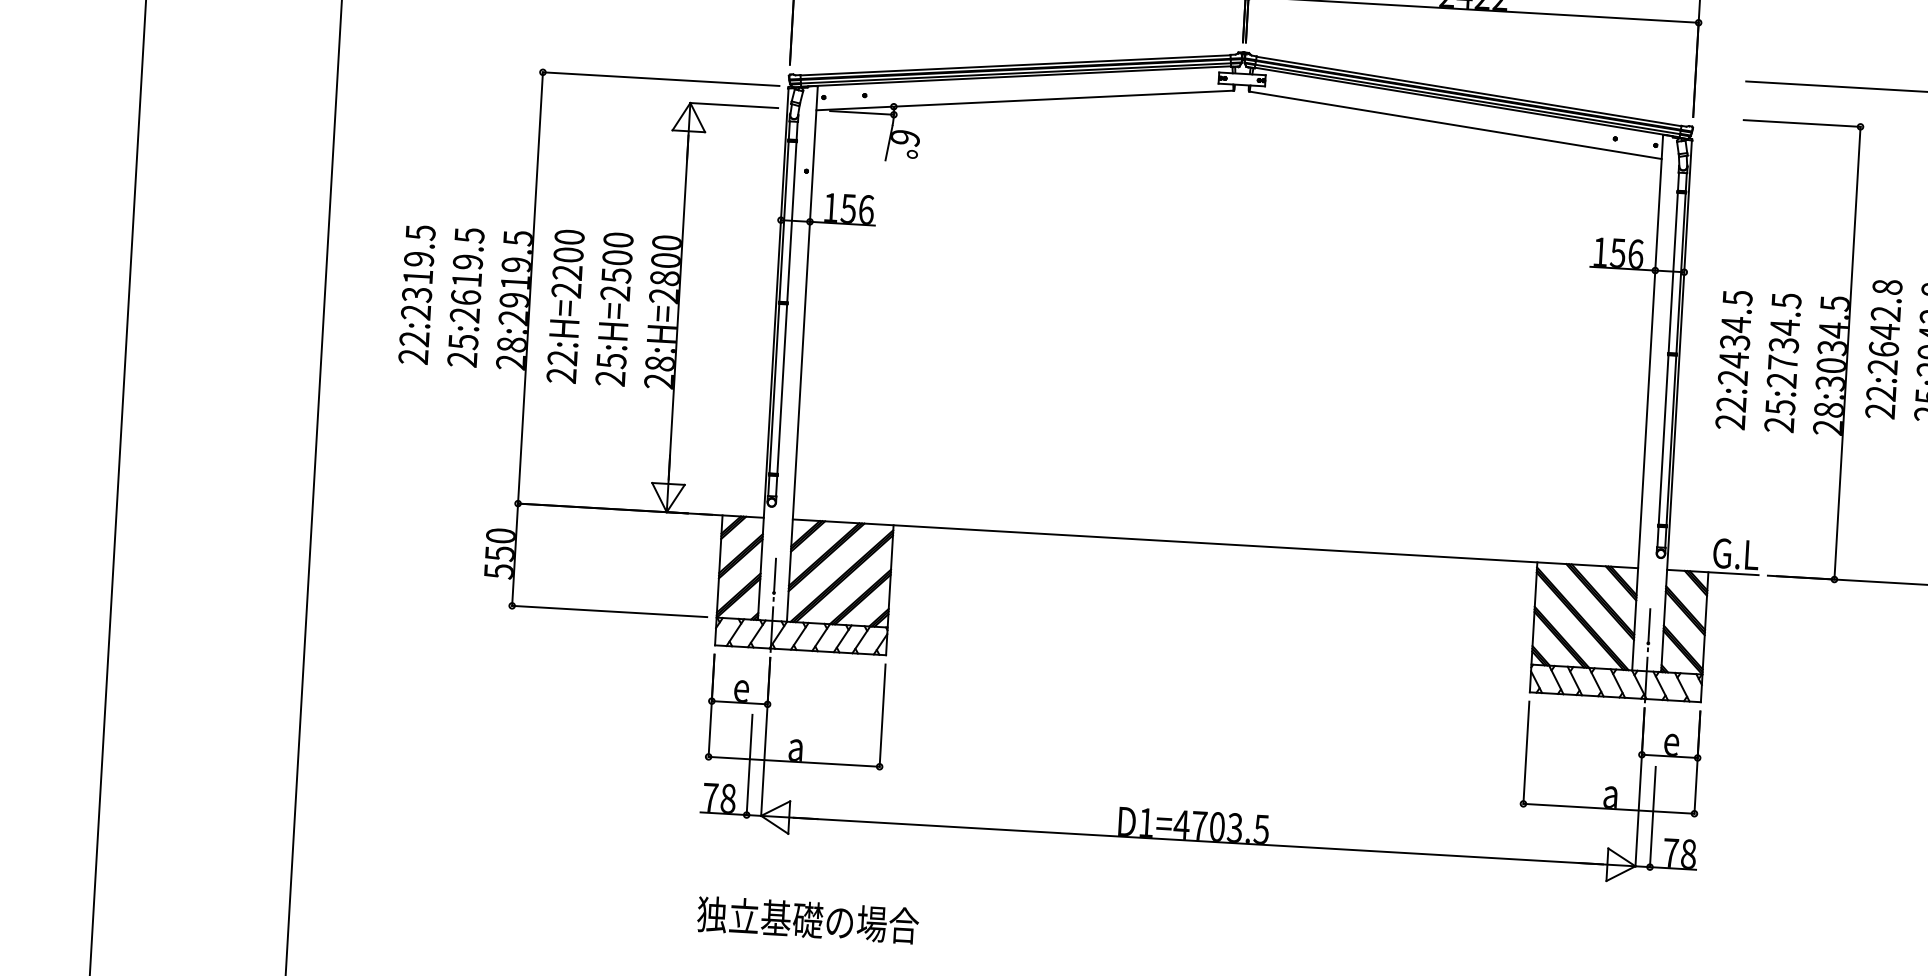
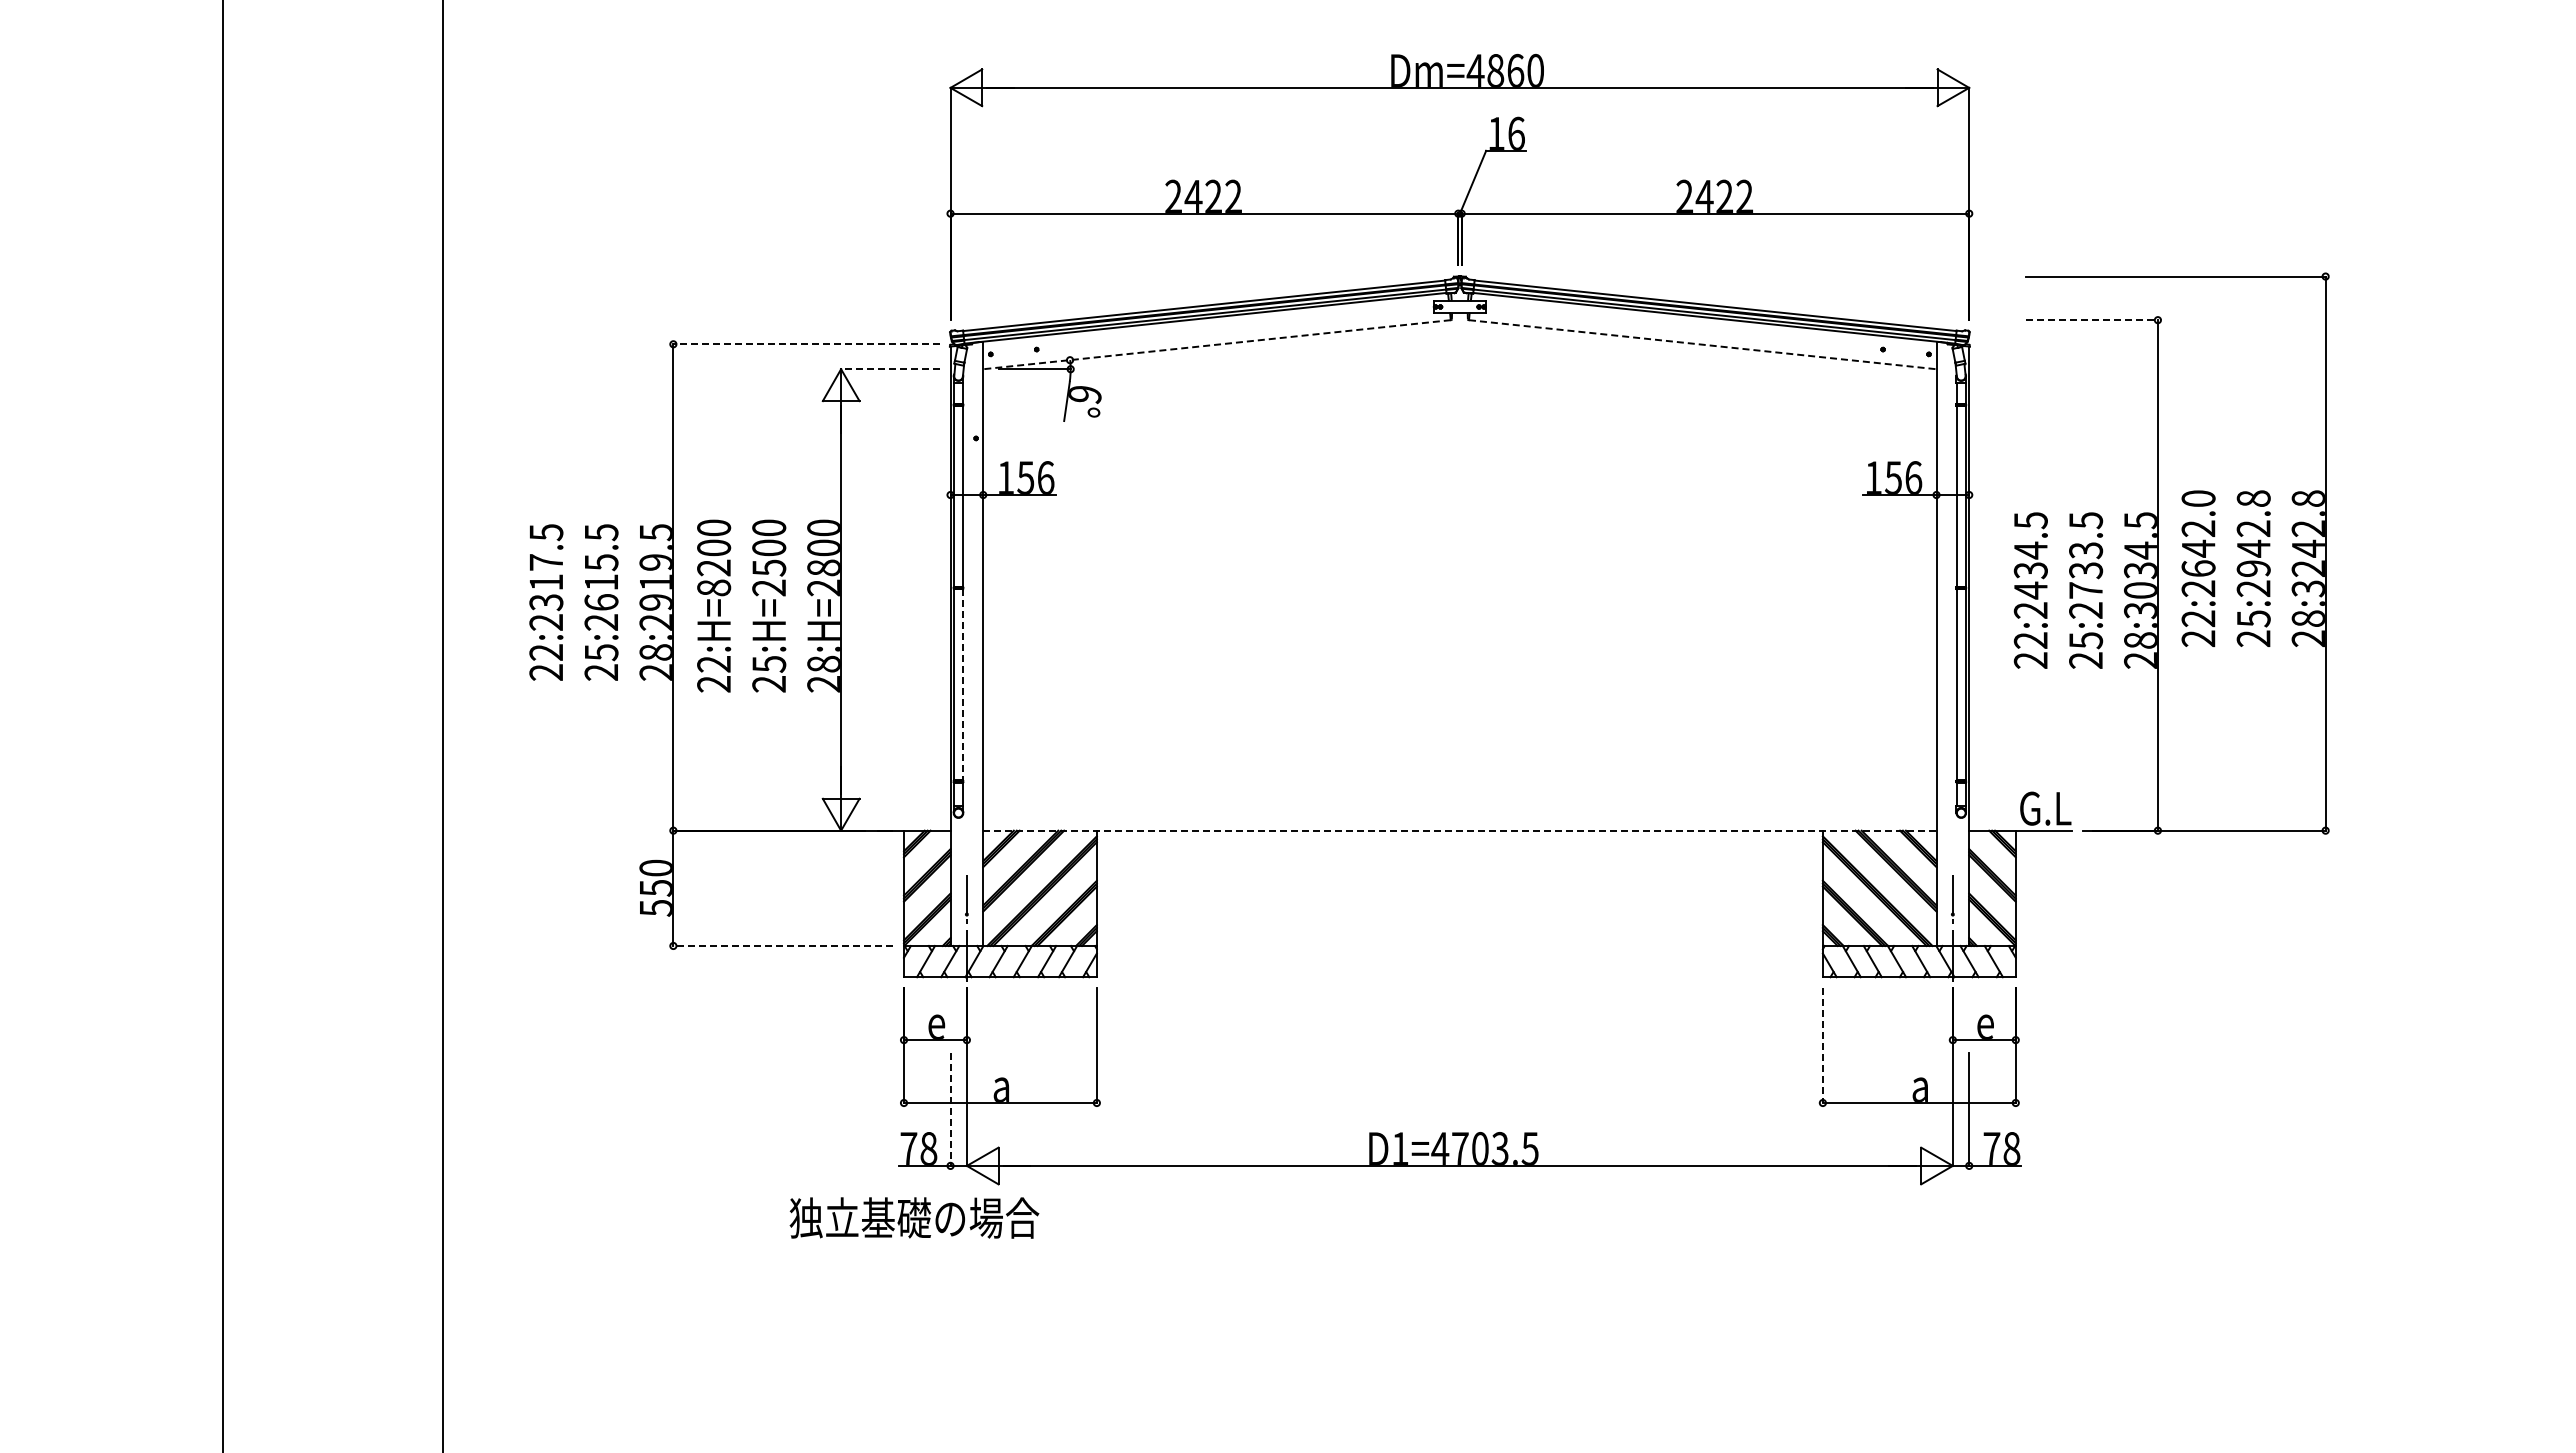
line: (660, 79) -> (806, 344), solid -> dashed
line: (1024, 100) -> (1216, 344), solid -> dashed
line: (734, 105) -> (890, 369), solid -> dashed
line: (1802, 123) -> (2092, 320), solid -> dashed
line: (1456, 125) -> (1703, 344), solid -> dashed
text: (419, 259) -> (546, 562), 22:2319.5 -> 22:2317.5
text: (468, 262) -> (601, 562), 25:2619.5 -> 25:2615.5
text: (1887, 287) -> (2198, 498), 22:2642.8 -> 22:2642.0
text: (566, 290) -> (714, 587), 22:H=2200 -> 22:H=8200
text: (1785, 327) -> (2086, 550), 25:2734.5 -> 25:2733.5
line: (781, 389) -> (962, 685), solid -> dashed
line: (1215, 543) -> (1459, 830), solid -> dashed
line: (608, 611) -> (782, 945), solid -> dashed
line: (1526, 752) -> (1822, 1045), solid -> dashed
line: (749, 765) -> (950, 1109), solid -> dashed
text: (808, 919) -> (914, 1217), moved

